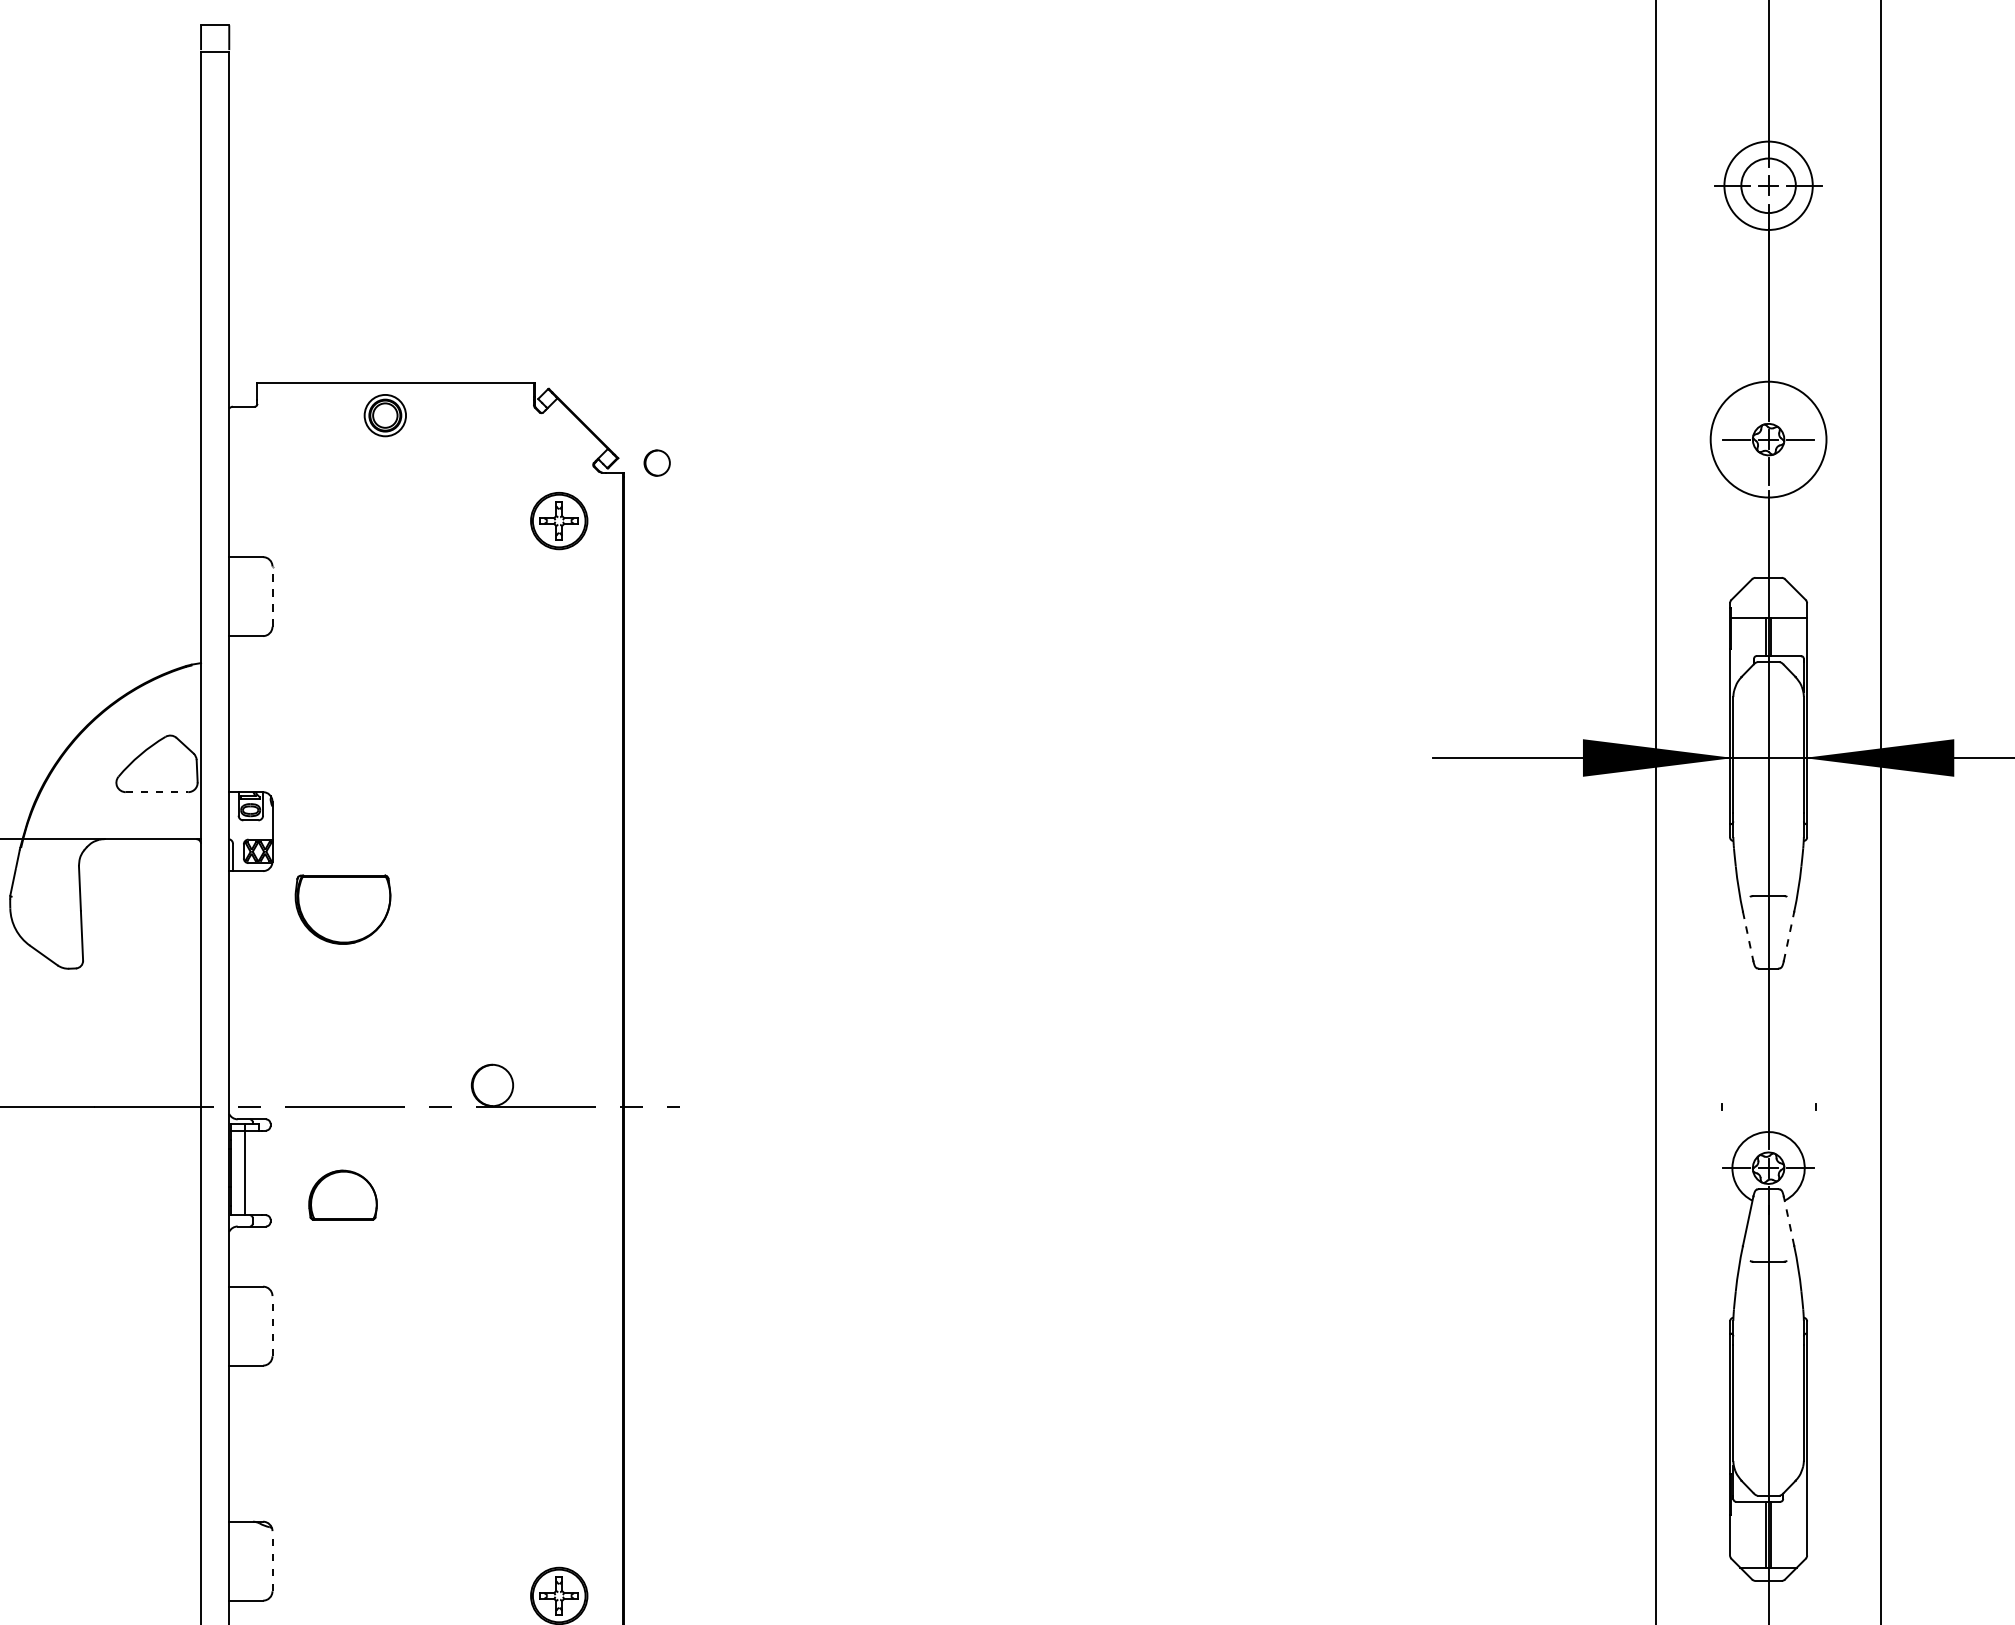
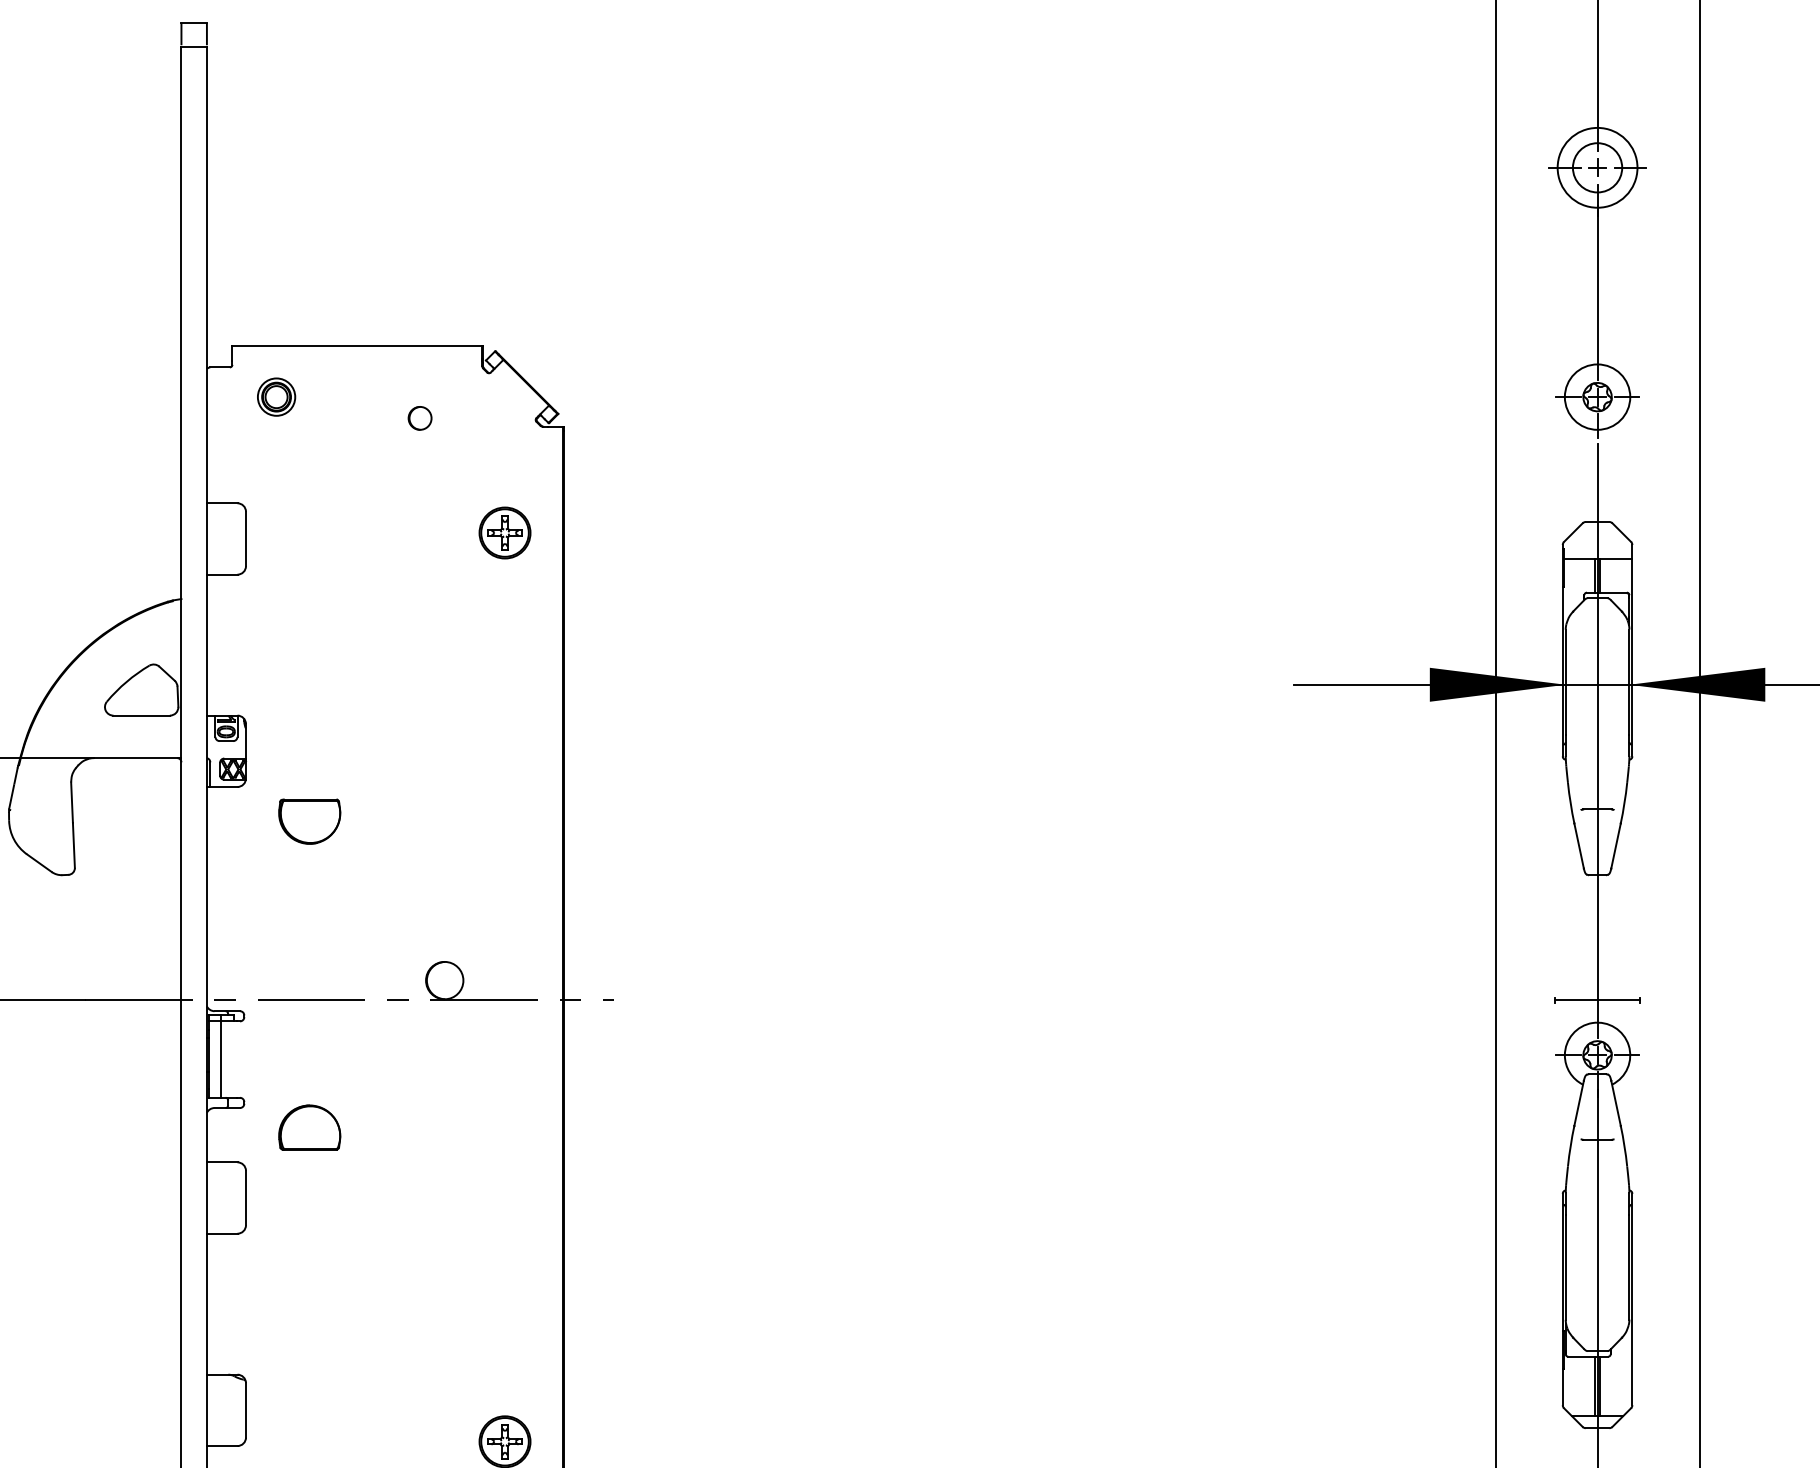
part: (384, 415) -> (275, 397), moved
circle: (1768, 439) -> (1597, 397), size x0.62
circle: (656, 462) -> (419, 417), moved
part: (559, 521) -> (505, 533), moved
line: (272, 596) -> (246, 538), dashed -> solid
line: (157, 792) -> (142, 715), dashed -> solid
part: (342, 909) -> (309, 821), size x0.71
line: (1748, 936) -> (1579, 846), dashed -> solid
line: (1789, 936) -> (1616, 846), dashed -> solid
line: (1768, 1107) -> (1597, 1000), added
part: (342, 1194) -> (309, 1126), moved
line: (1788, 1220) -> (1615, 1102), dashed -> solid
line: (272, 1325) -> (246, 1197), dashed -> solid
line: (272, 1560) -> (246, 1409), dashed -> solid

